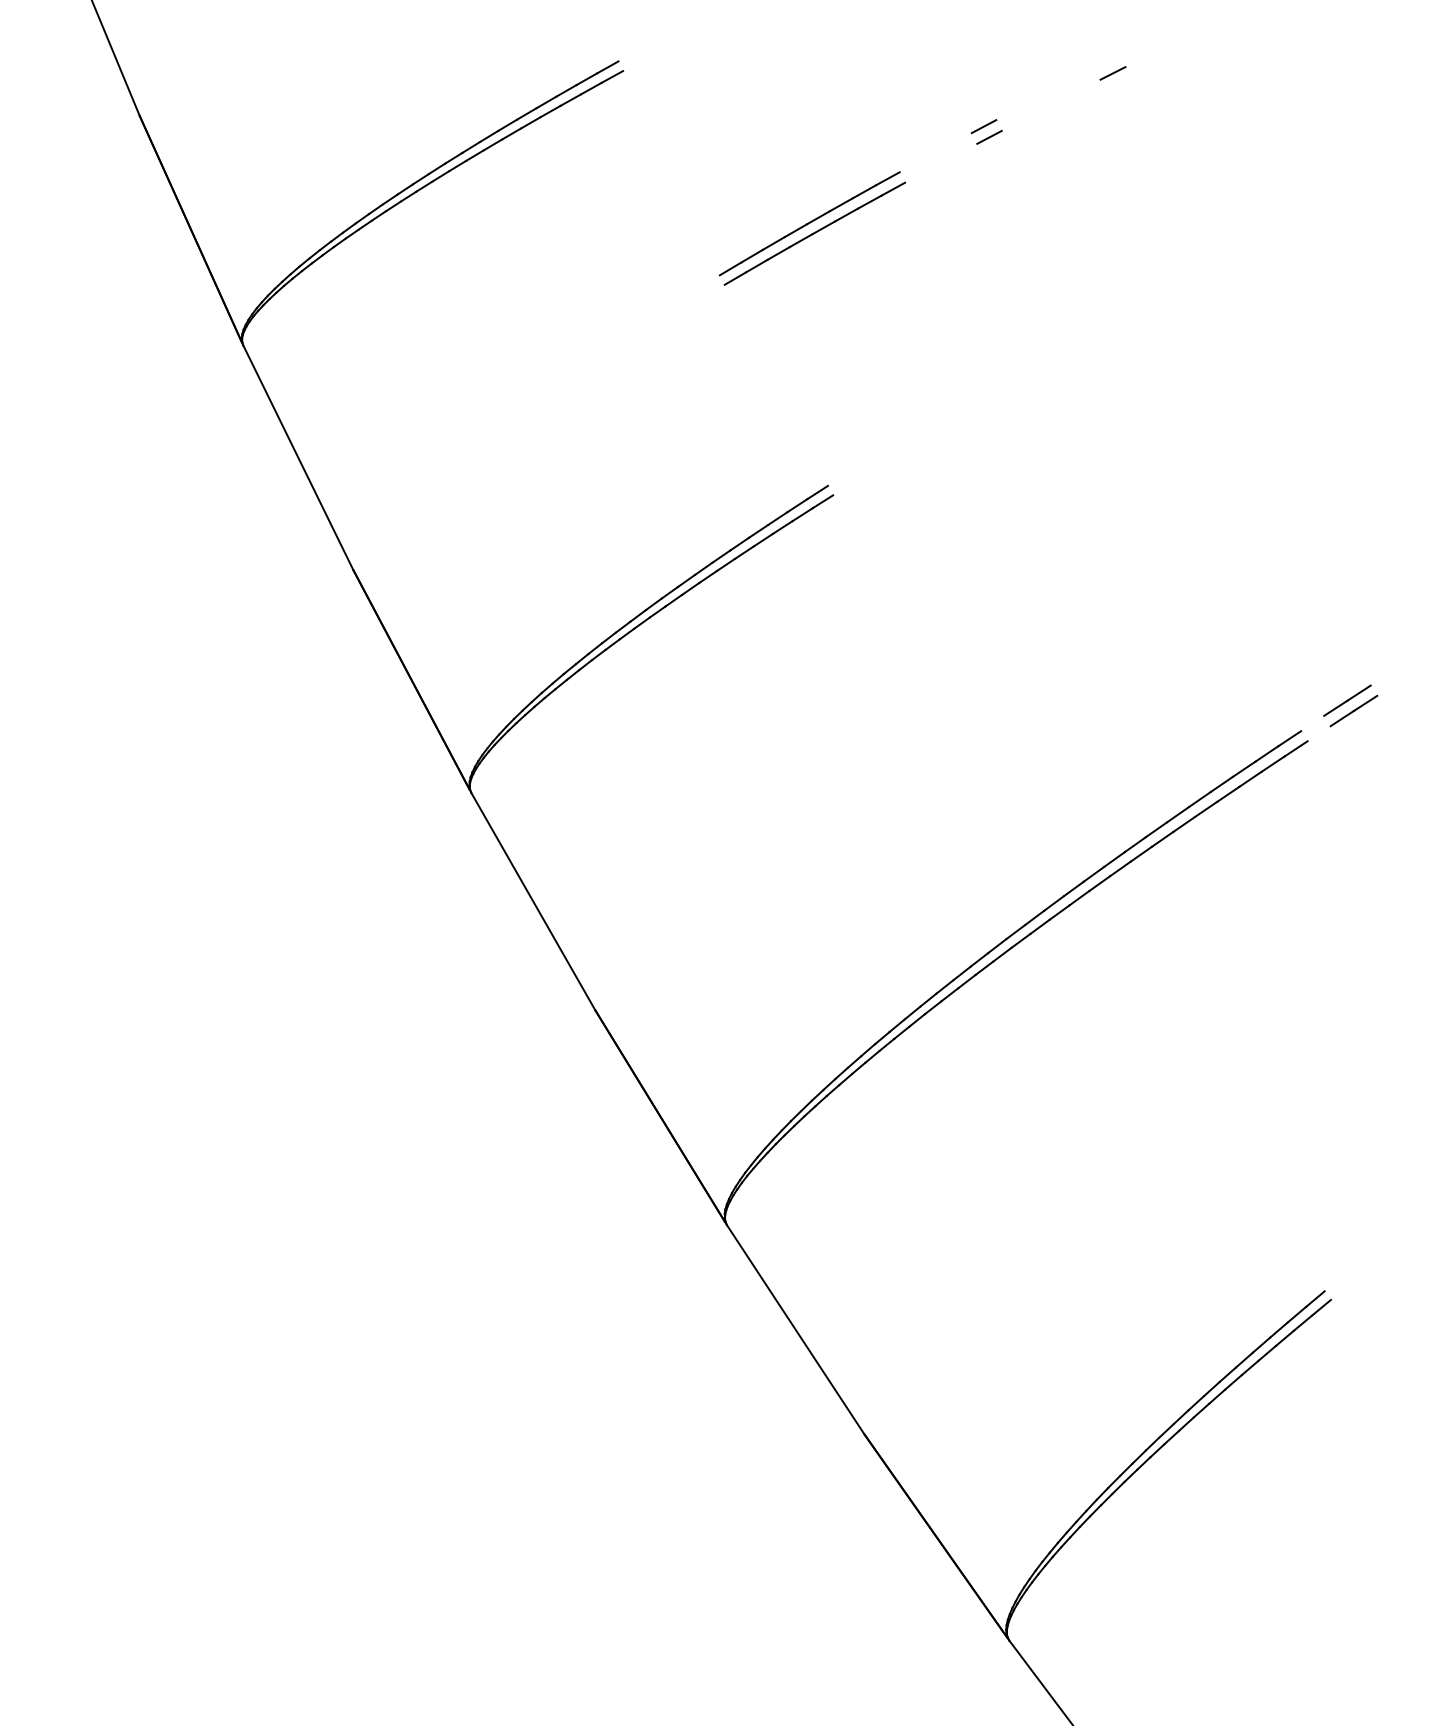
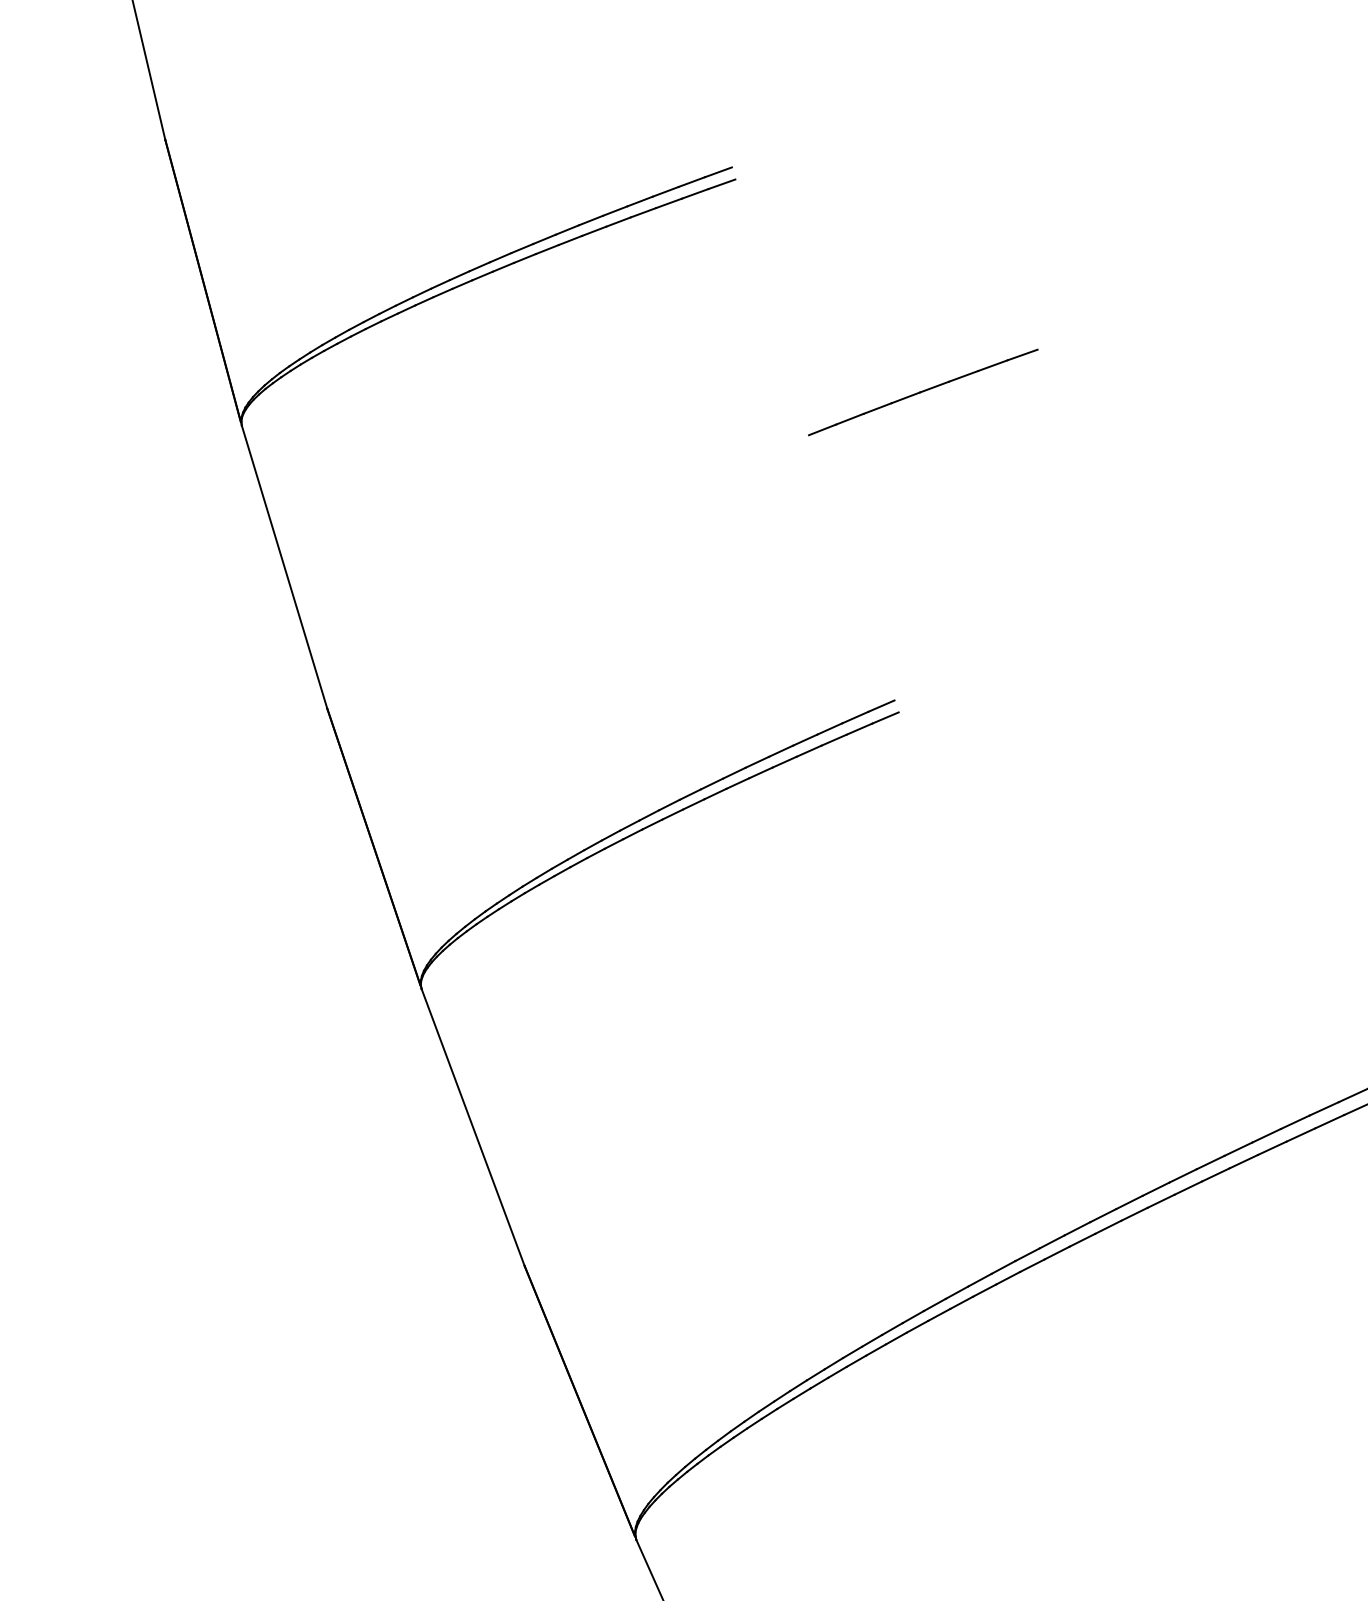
line: (1112, 73) -> (1303, 275), removed
line: (983, 126) -> (1143, 312), removed
line: (989, 136) -> (1148, 325), removed
line: (814, 233) -> (926, 404), removed

